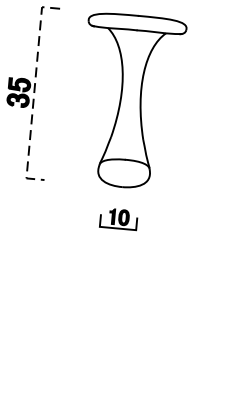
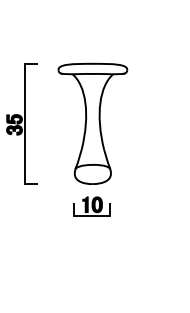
line: (34, 93) -> (25, 124), dashed -> solid
part: (117, 218) -> (91, 206), size x1.43

